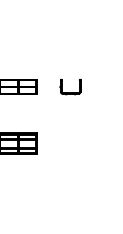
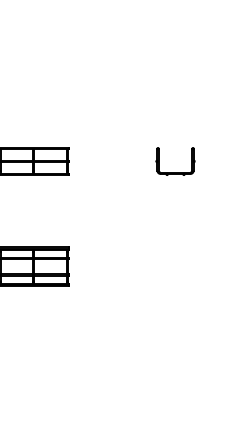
part: (70, 86) -> (175, 160), moved

